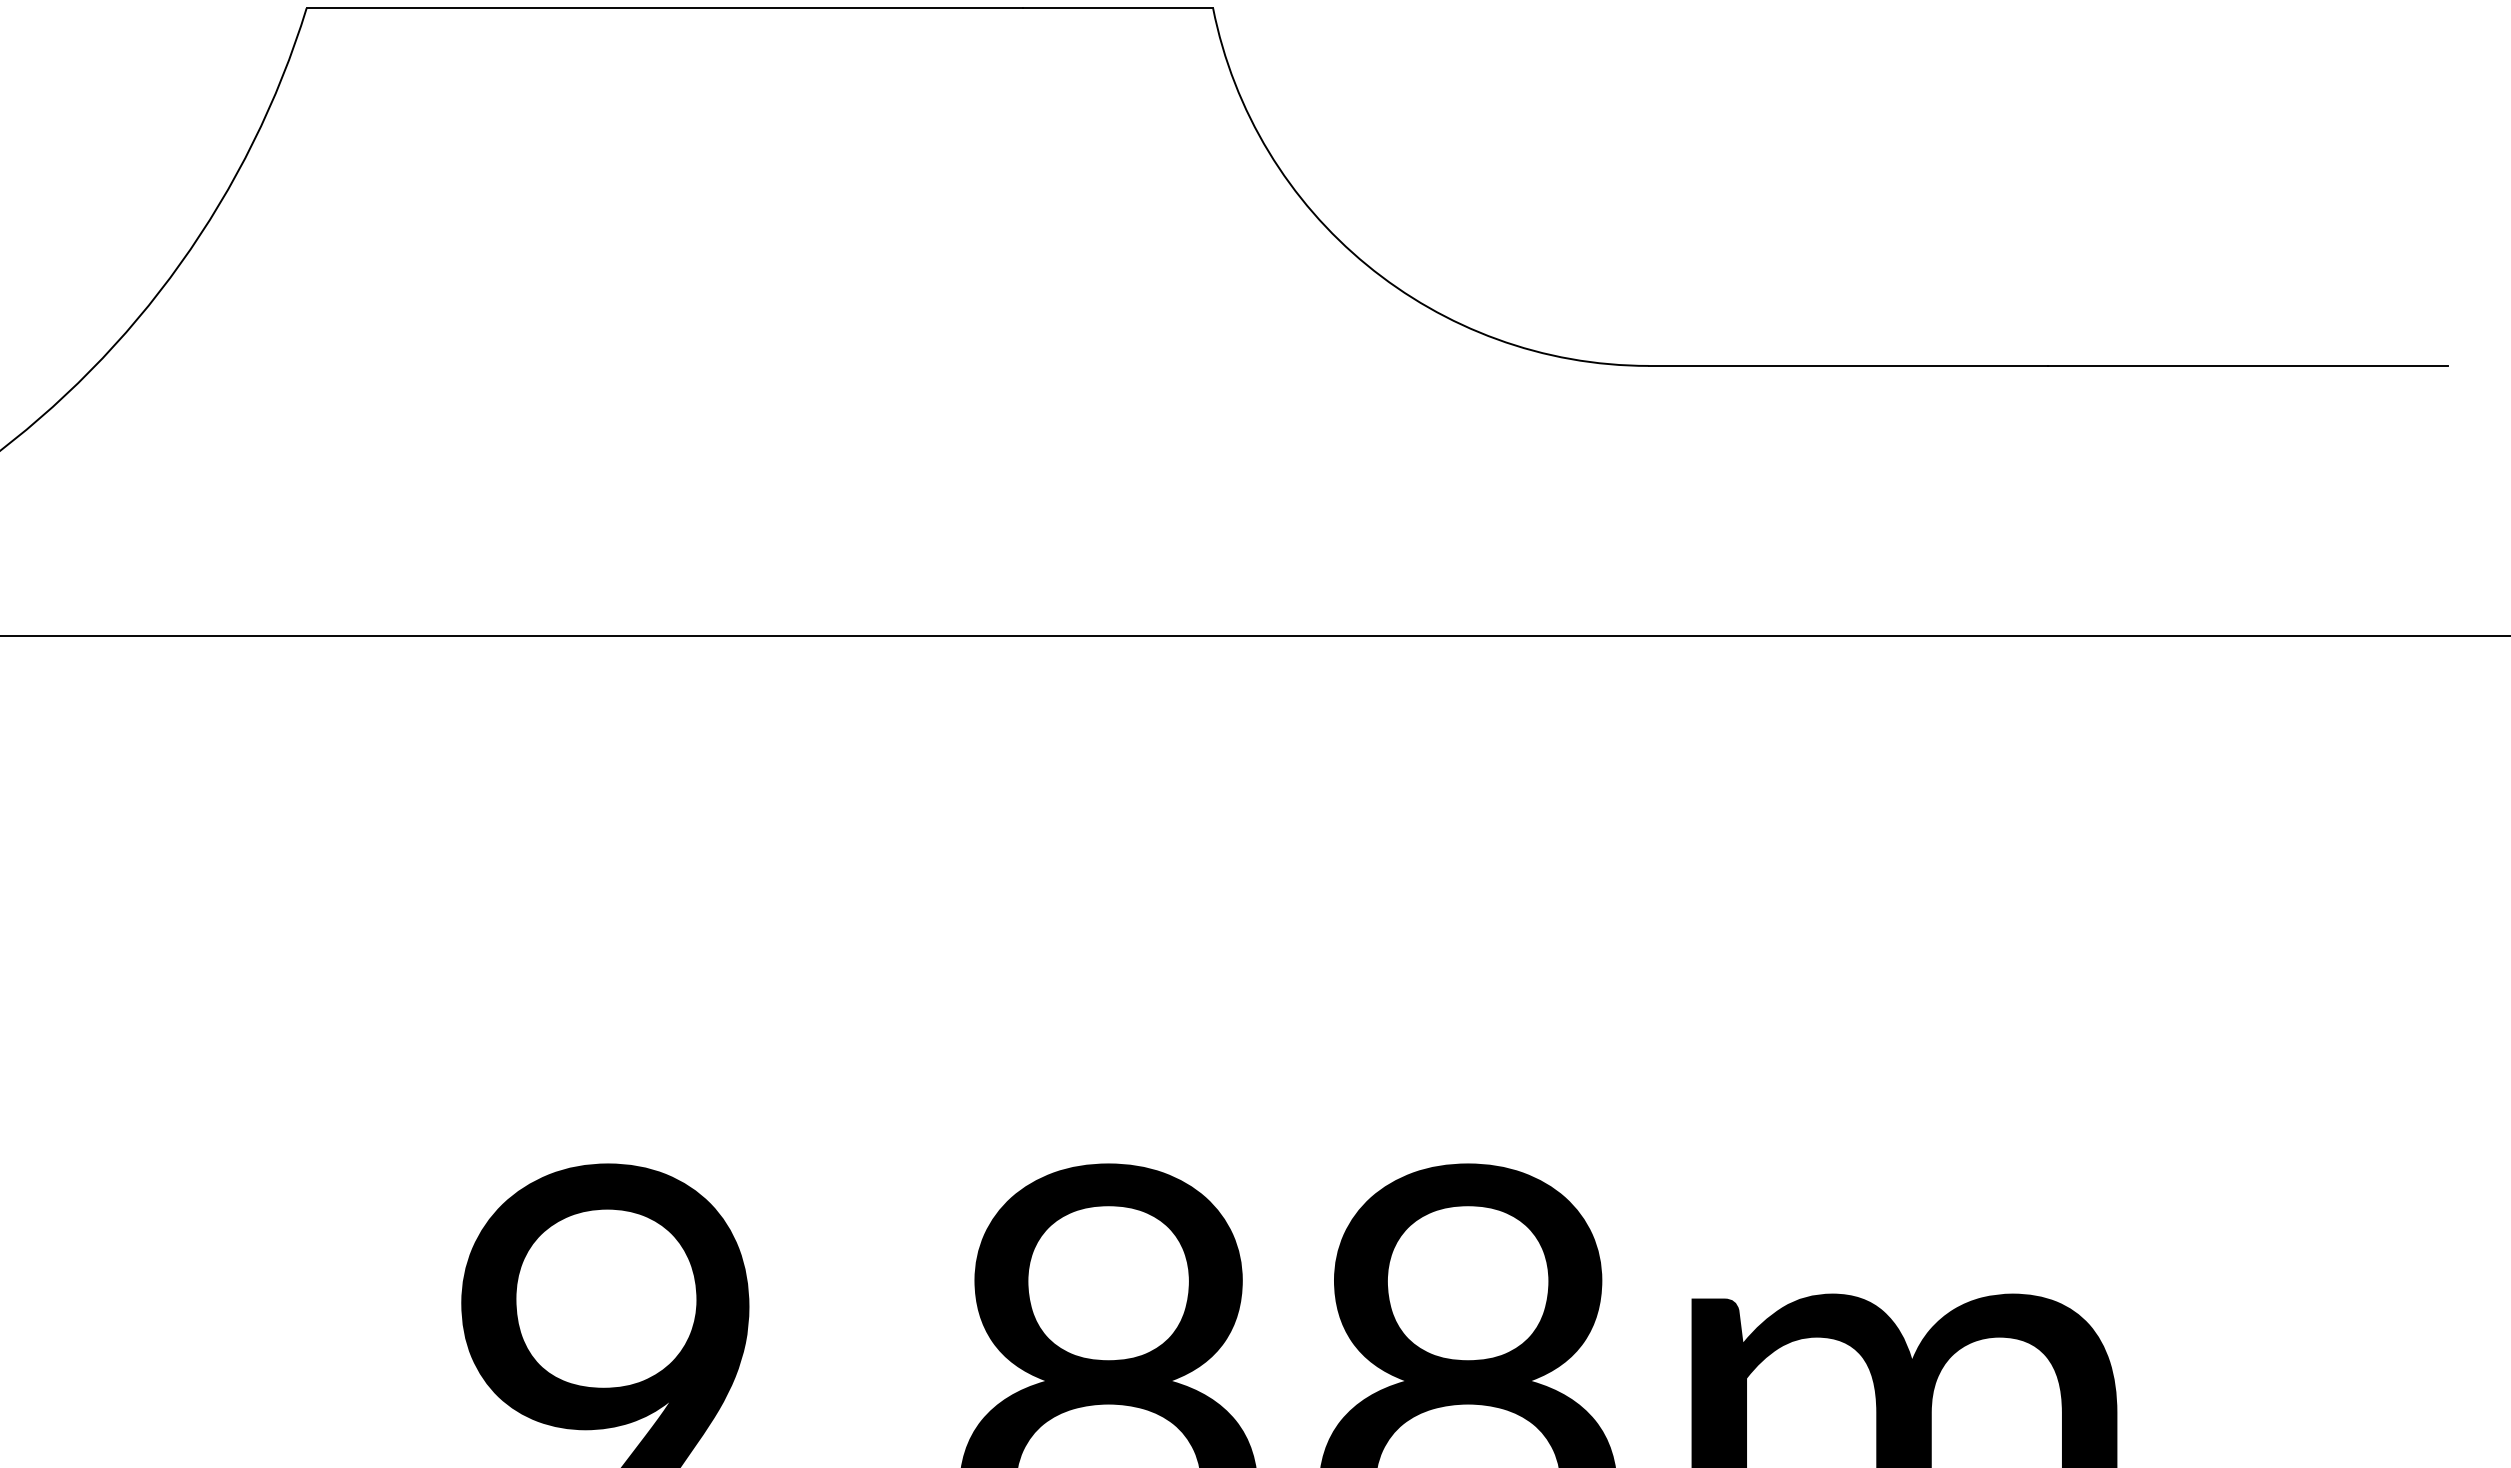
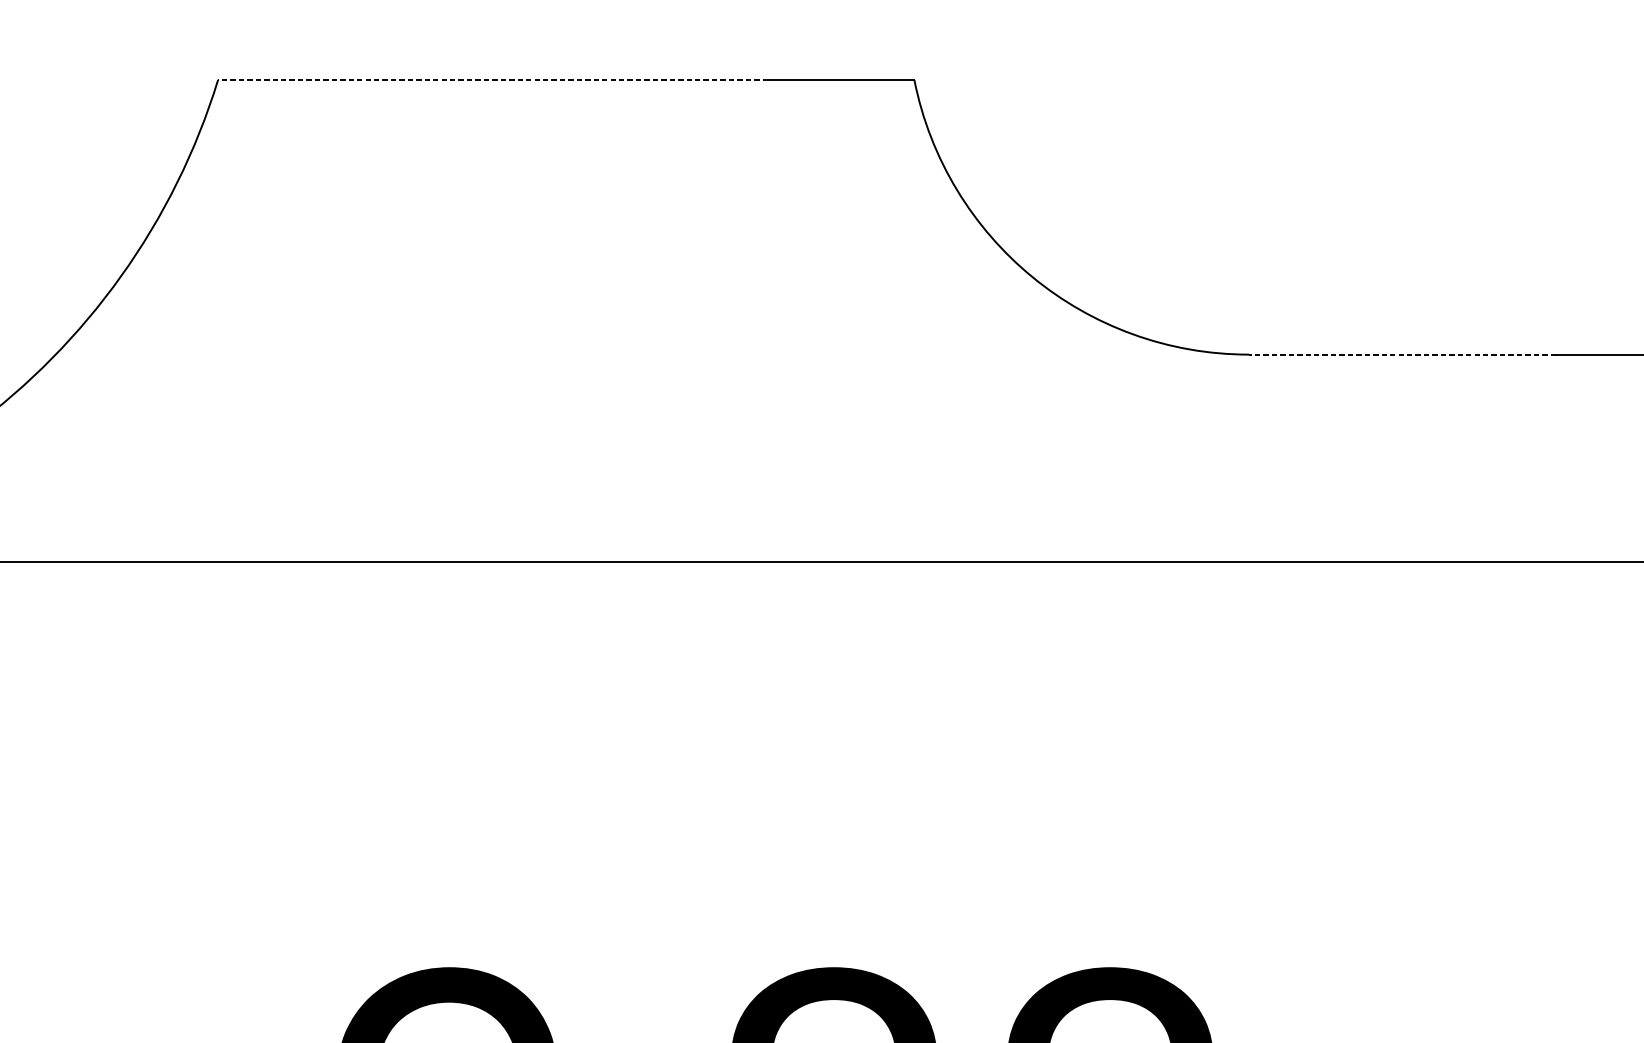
line: (664, 8) -> (492, 80), solid -> dashed
line: (1848, 365) -> (1402, 354), solid -> dashed

